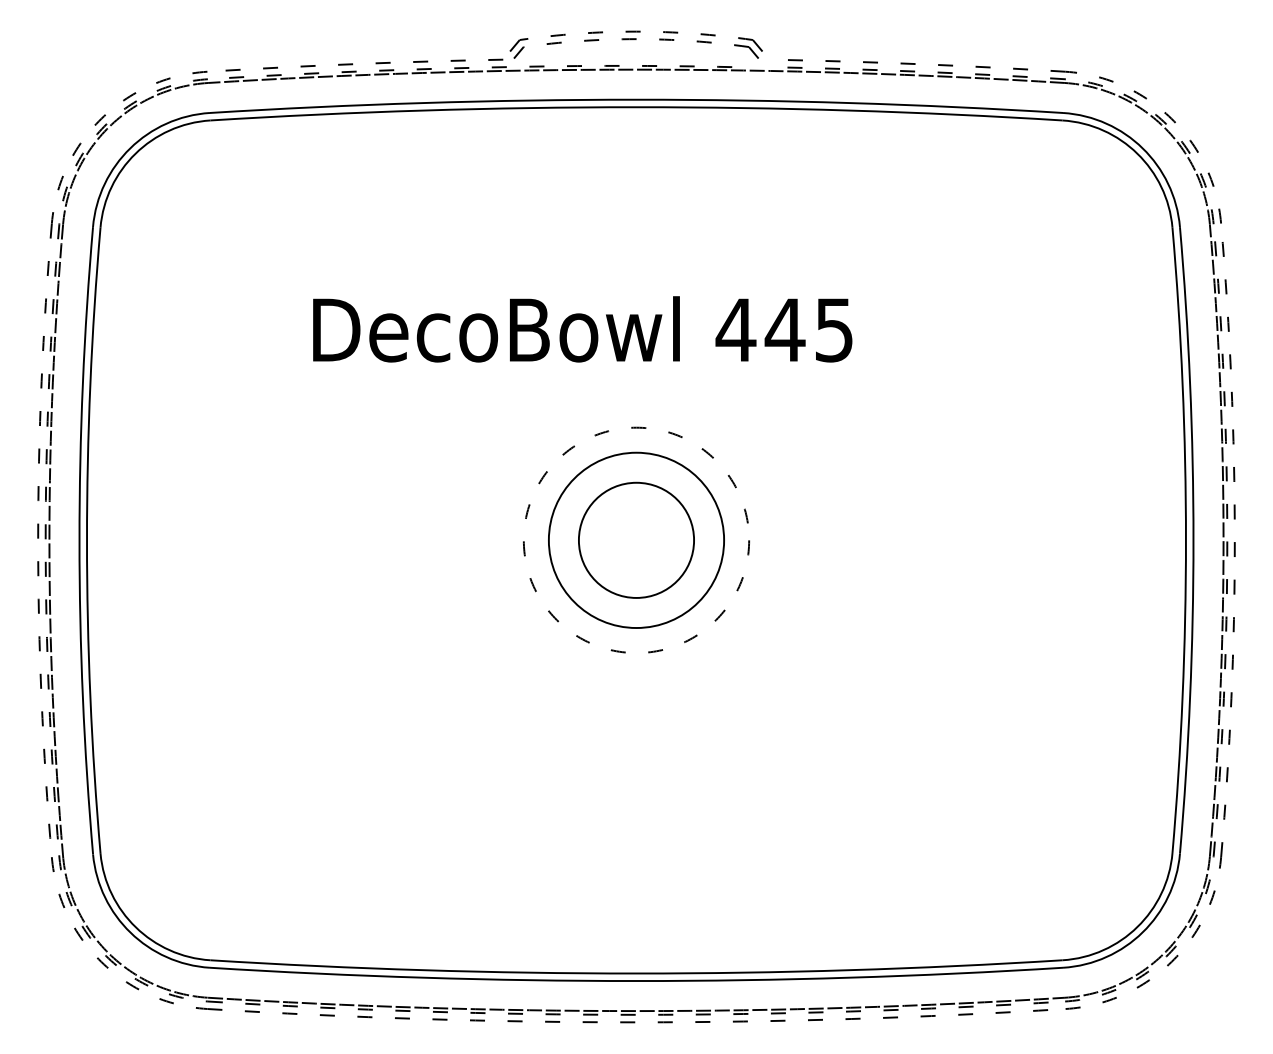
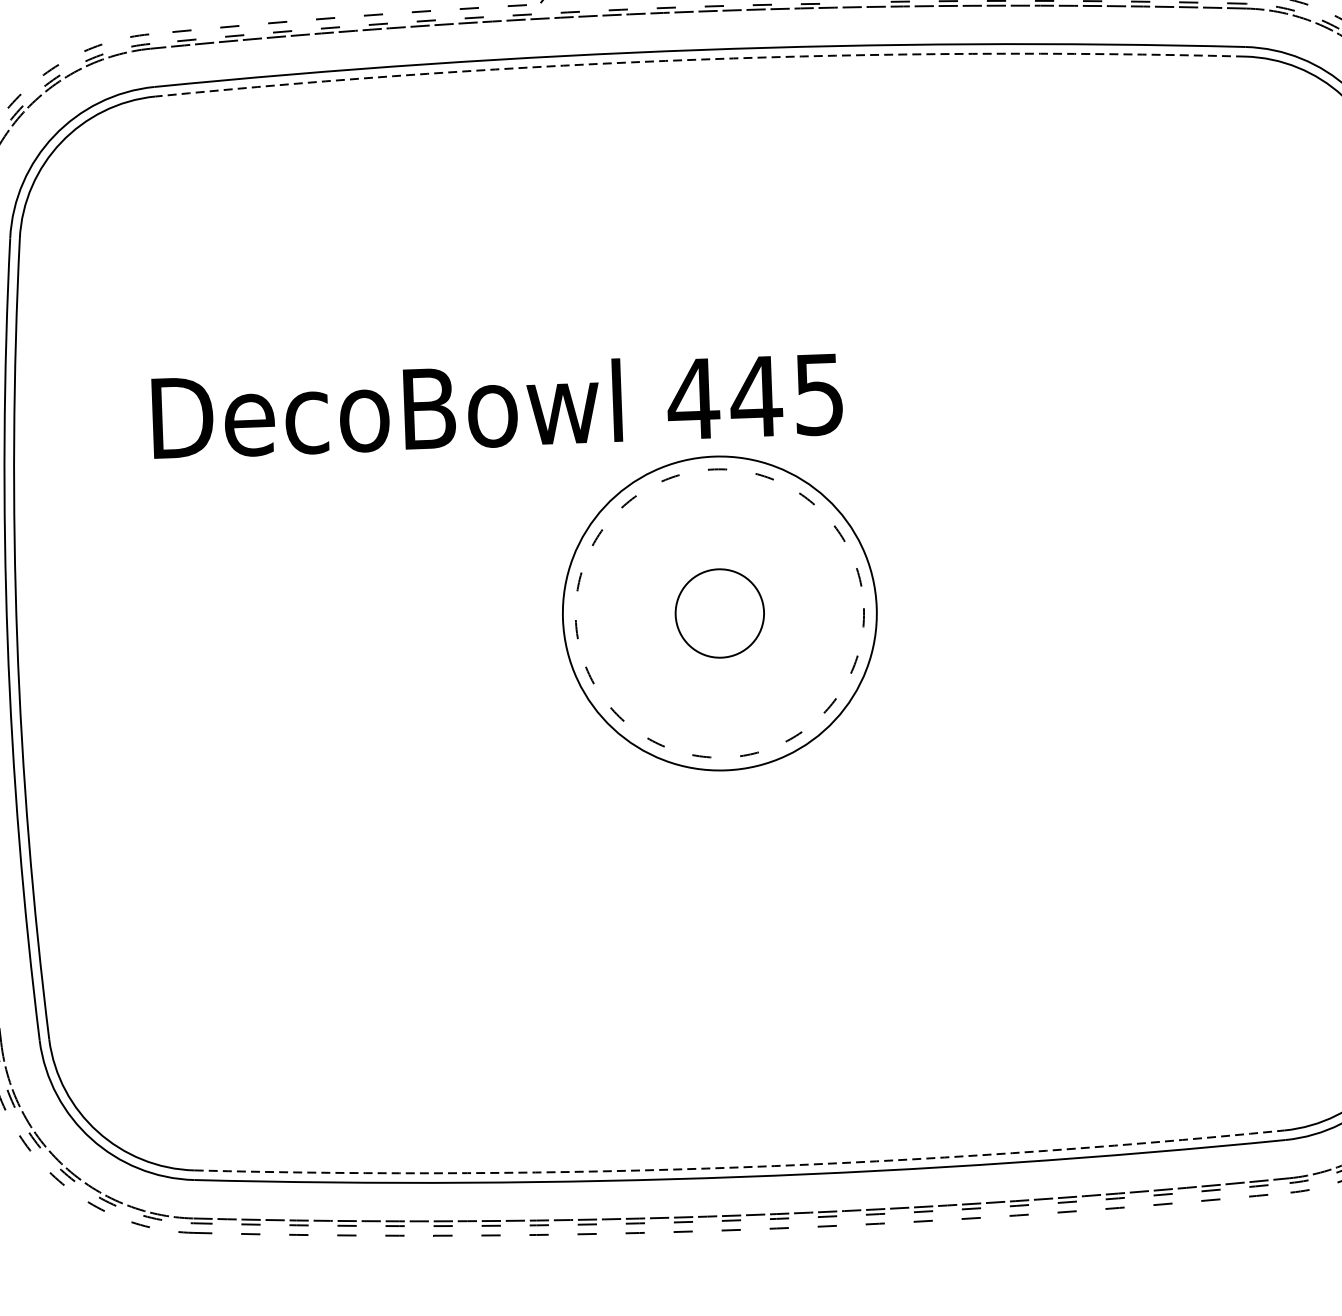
arc: (636, 107) -> (699, 59), solid -> dashed
text: (582, 329) -> (497, 405), moved
circle: (636, 539) -> (719, 612), size x0.6
circle: (636, 540) -> (719, 613), size x1.4
arc: (636, 973) -> (740, 1167), solid -> dashed

